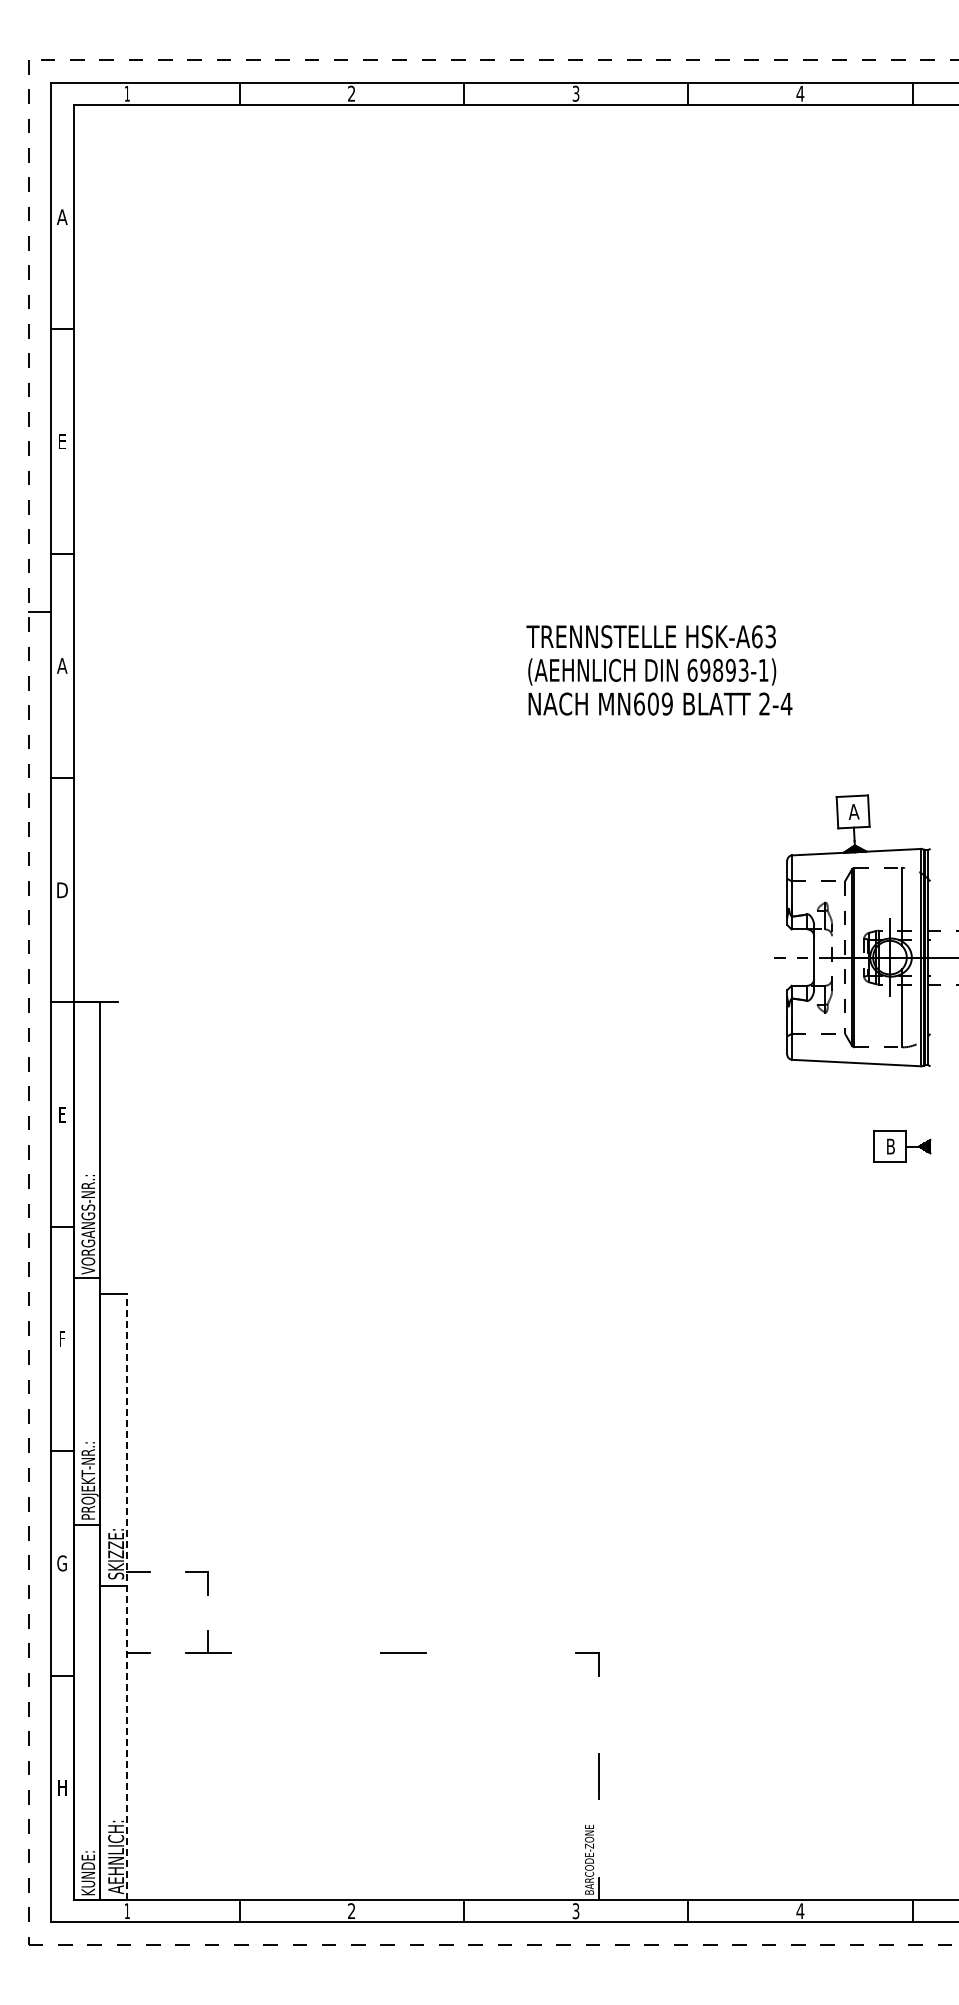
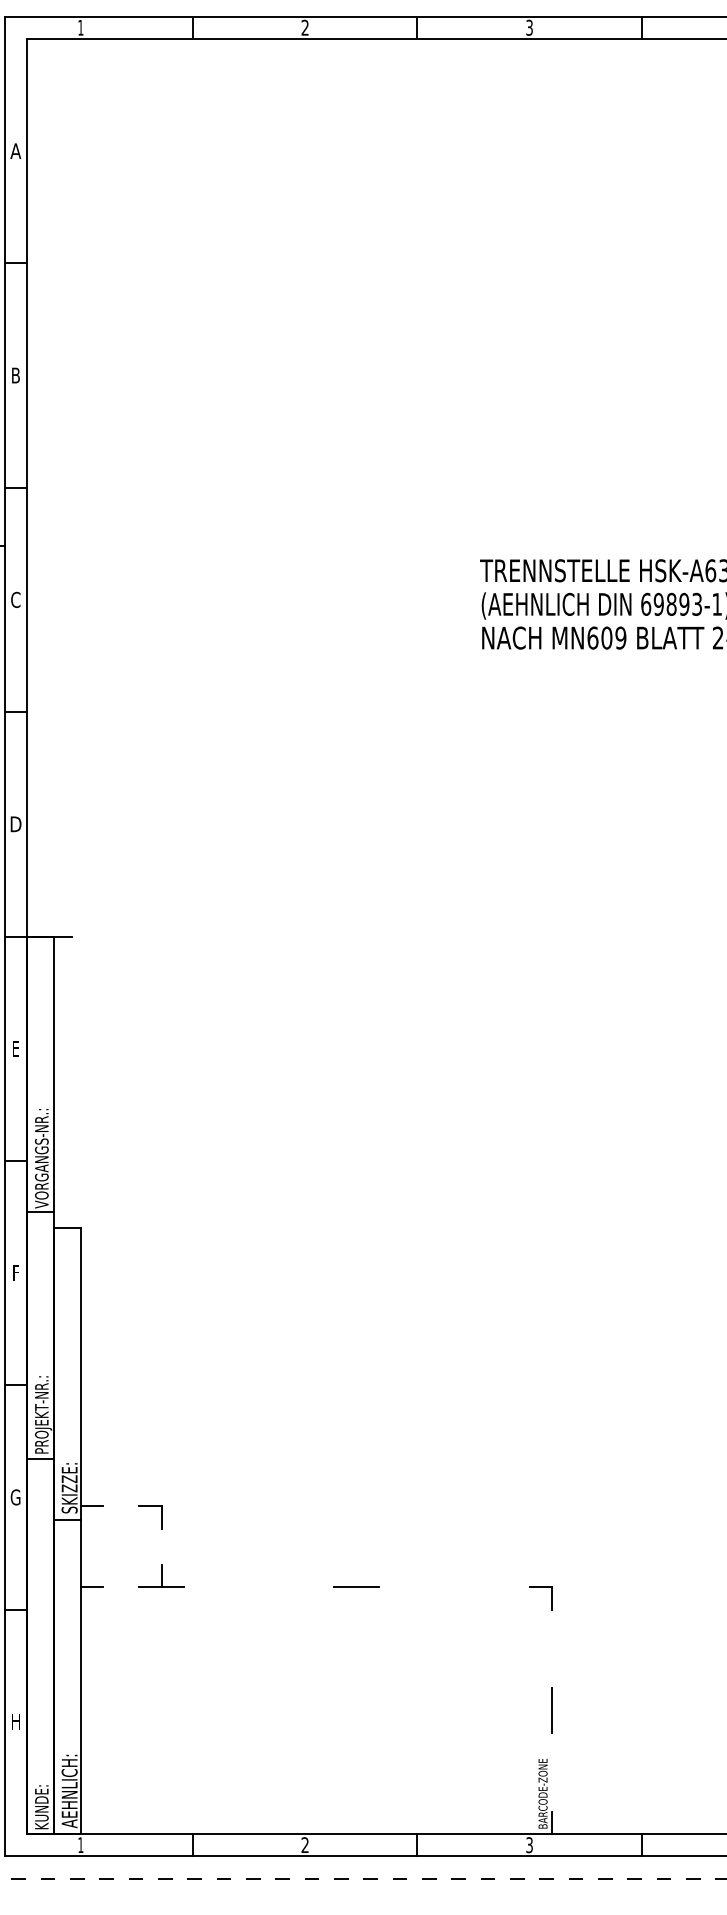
text: (62, 441) -> (16, 375), E -> B
text: (62, 665) -> (16, 599), A -> C
line: (127, 1597) -> (81, 1531), dashed -> solid

